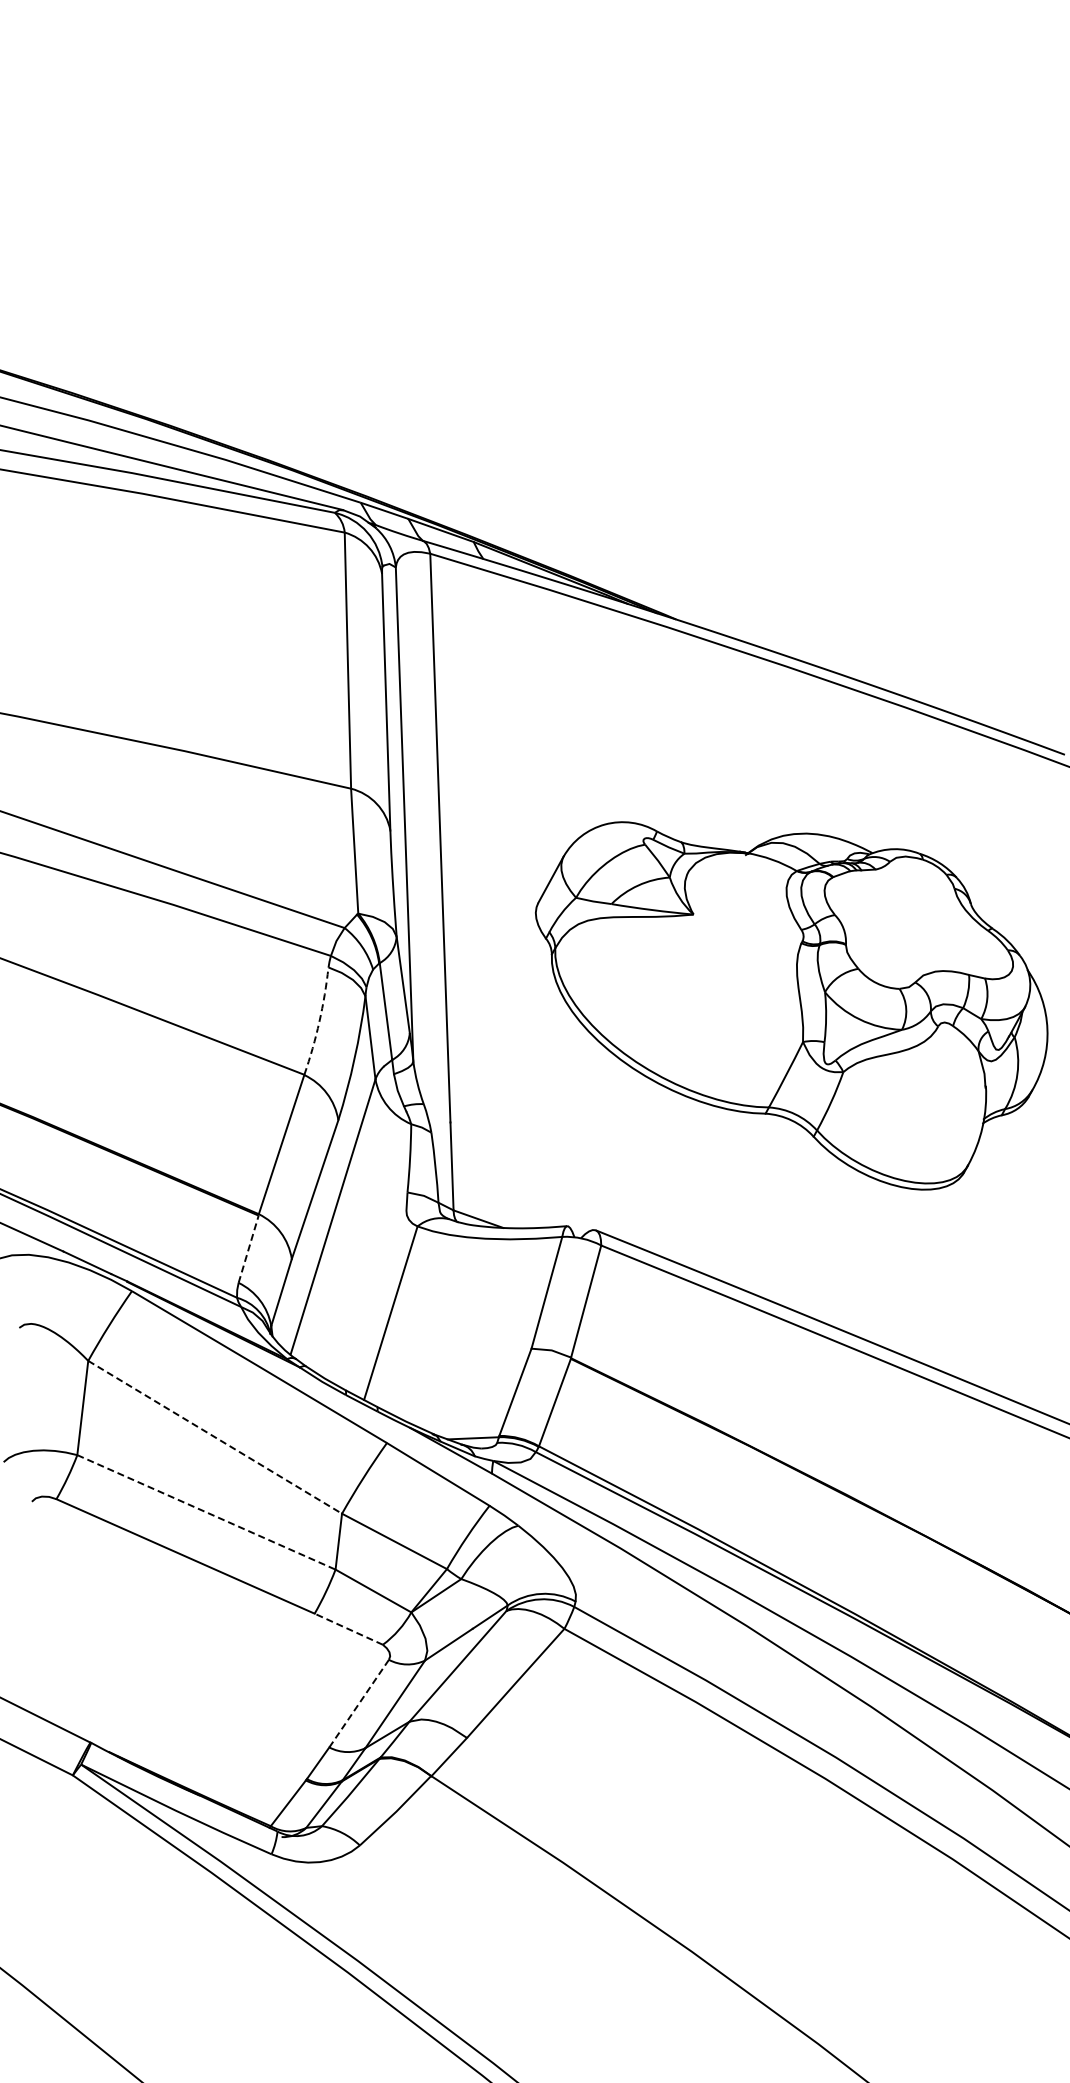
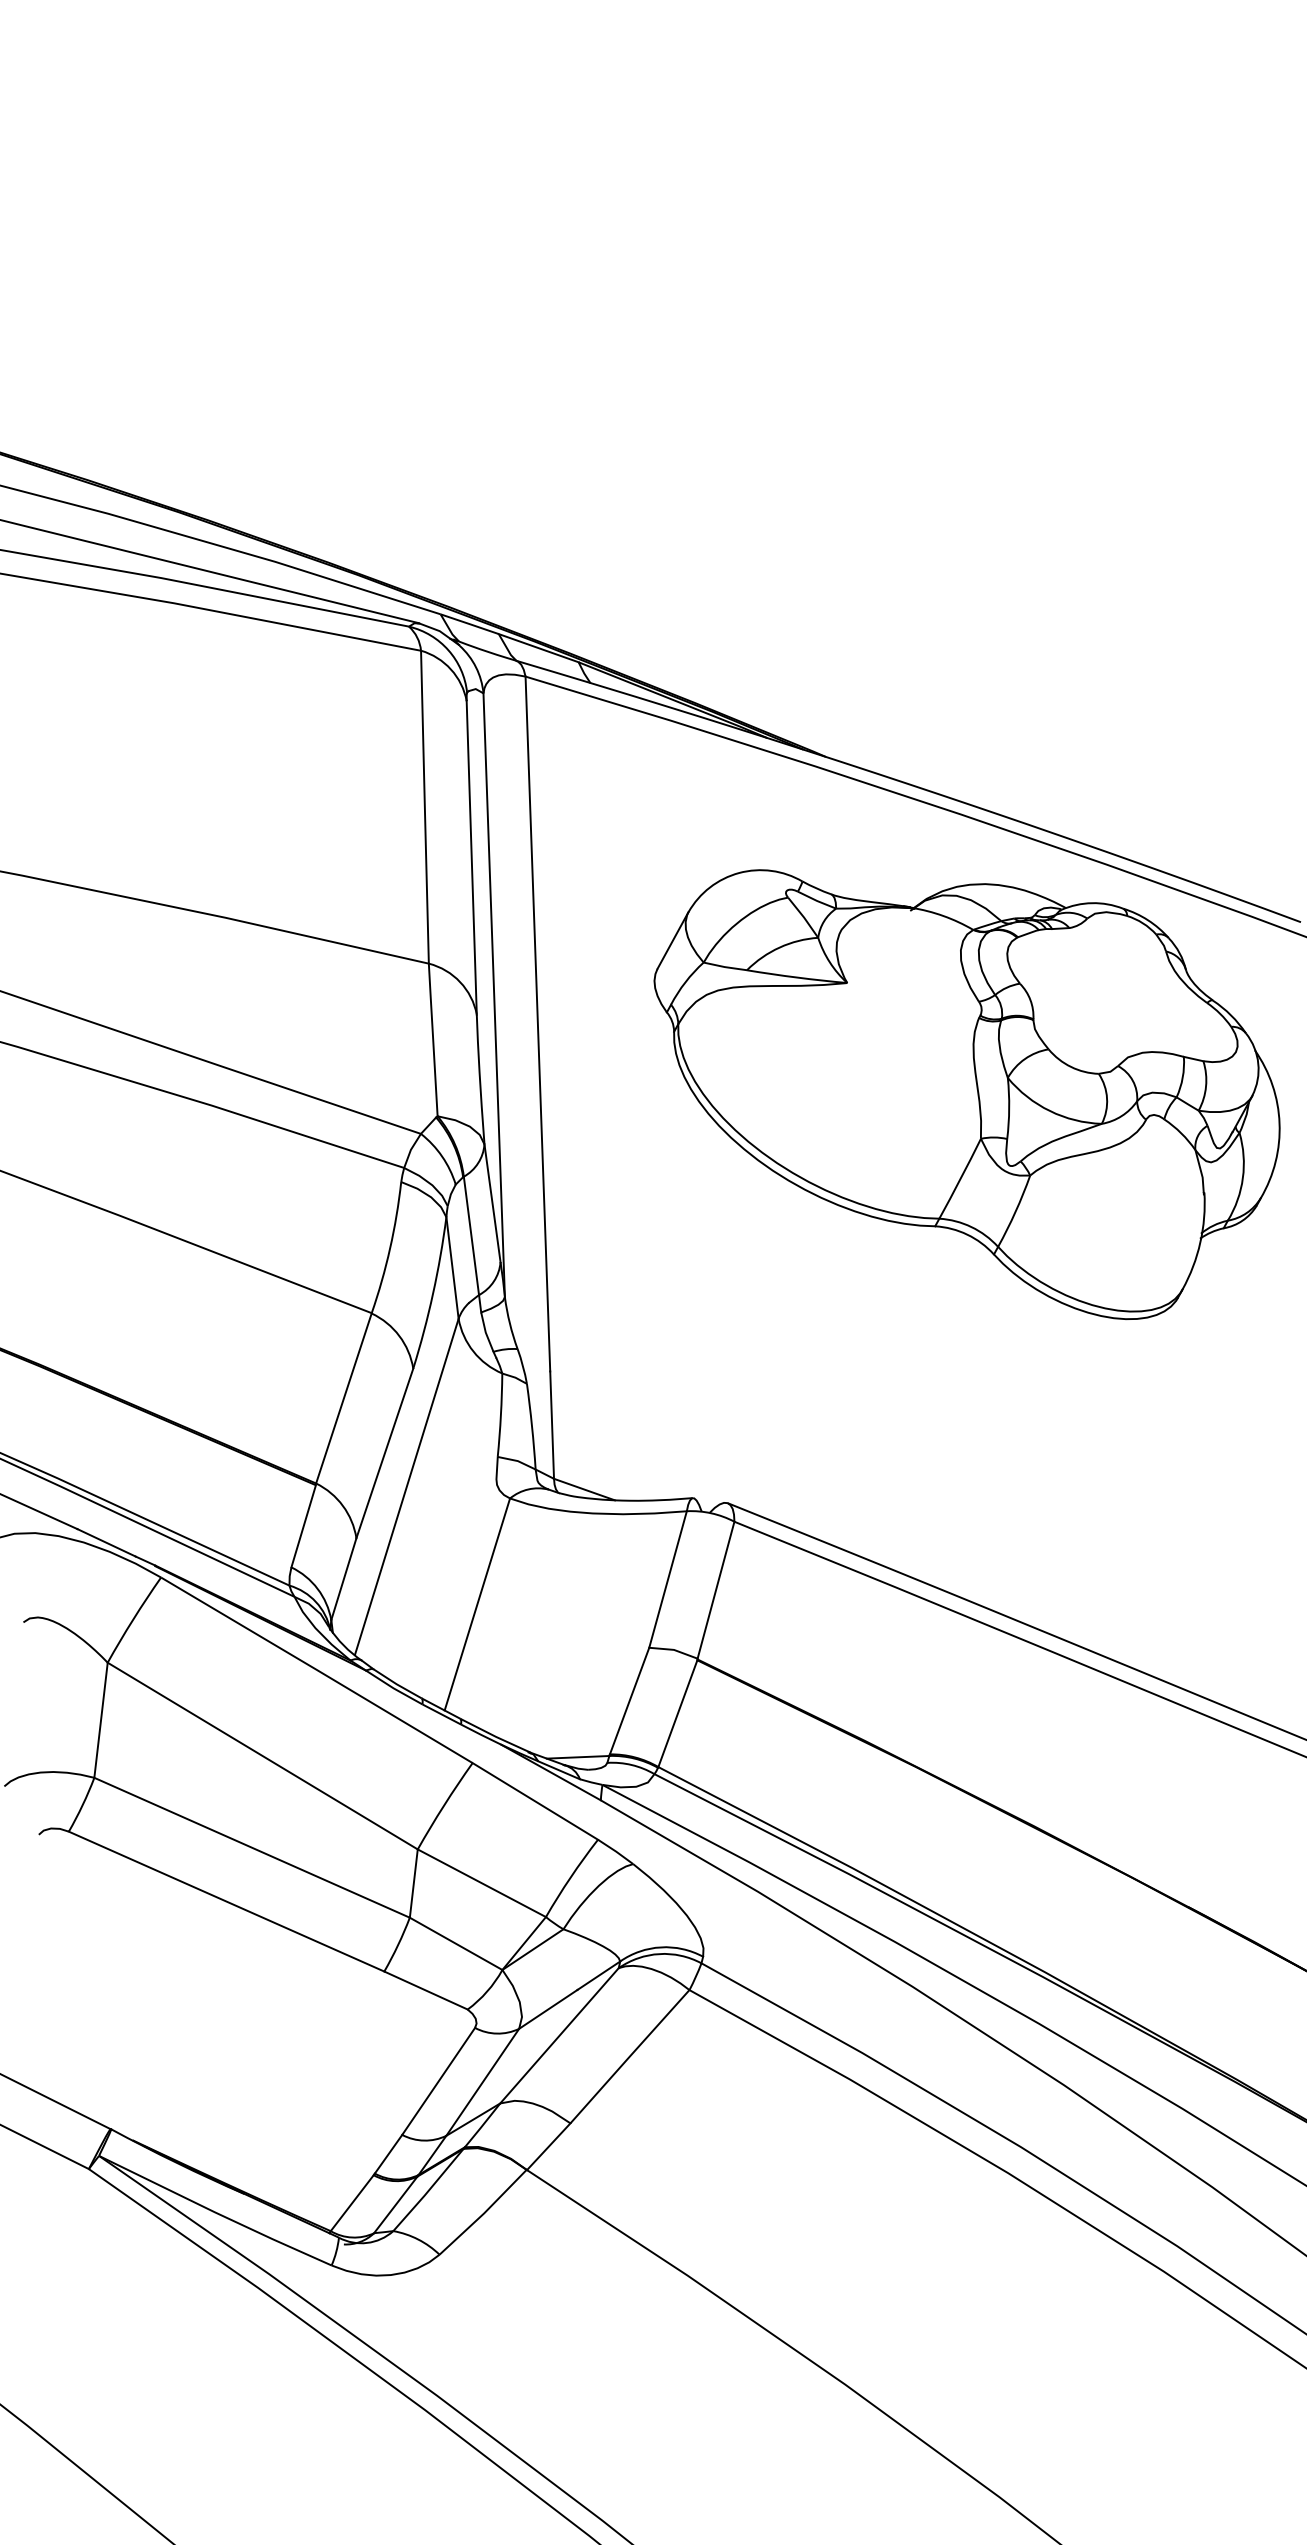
part: (791, 1005) -> (966, 1094), moved
arc: (319, 1021) -> (390, 1248), dashed -> solid
line: (248, 1248) -> (303, 1525), dashed -> solid
line: (215, 1437) -> (263, 1756), dashed -> solid
line: (206, 1512) -> (252, 1847), dashed -> solid
line: (348, 1629) -> (425, 1990), dashed -> solid
line: (359, 1703) -> (439, 2081), dashed -> solid

